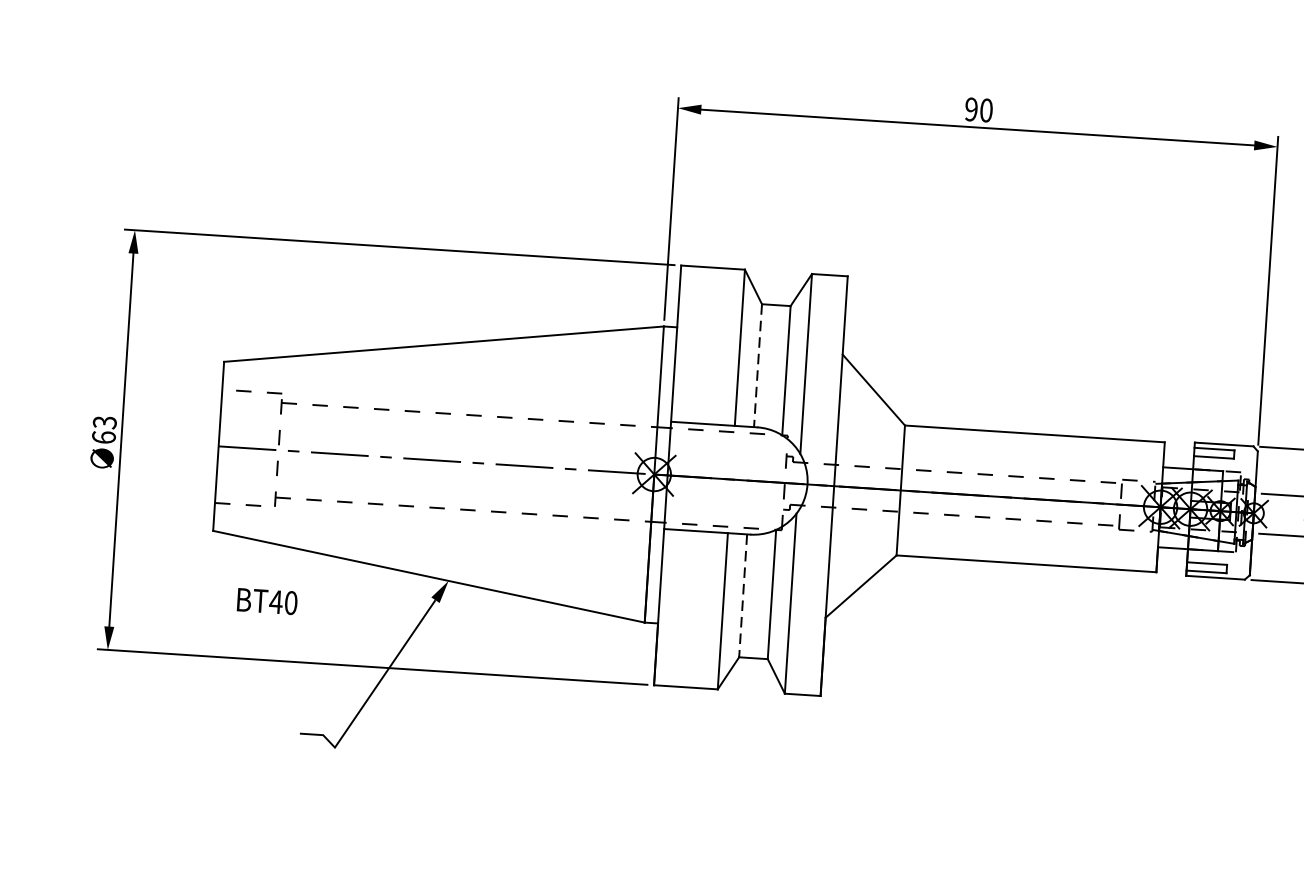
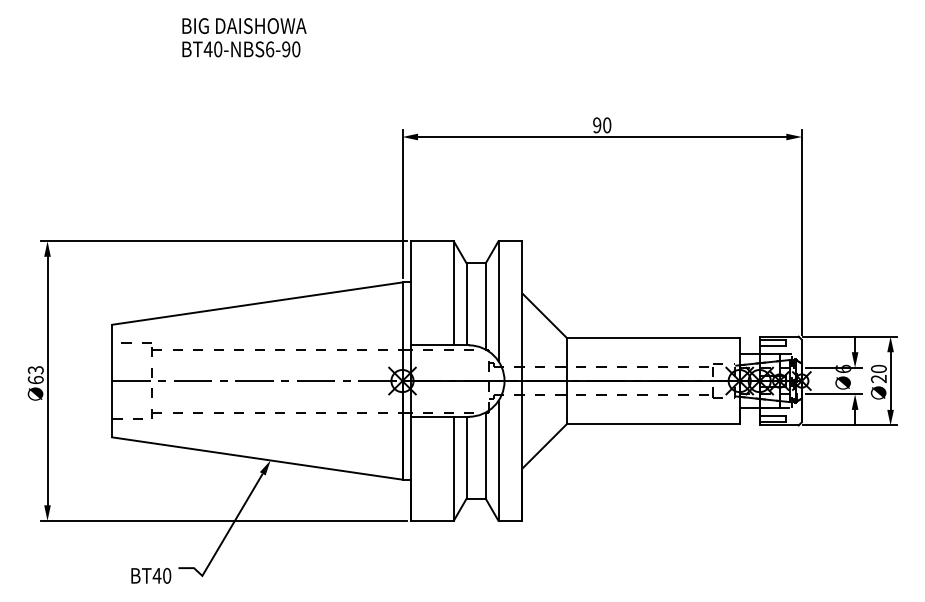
line: (757, 365) -> (466, 304), dashed -> solid
line: (742, 595) -> (466, 457), dashed -> solid
text: (267, 600) -> (151, 575), moved

